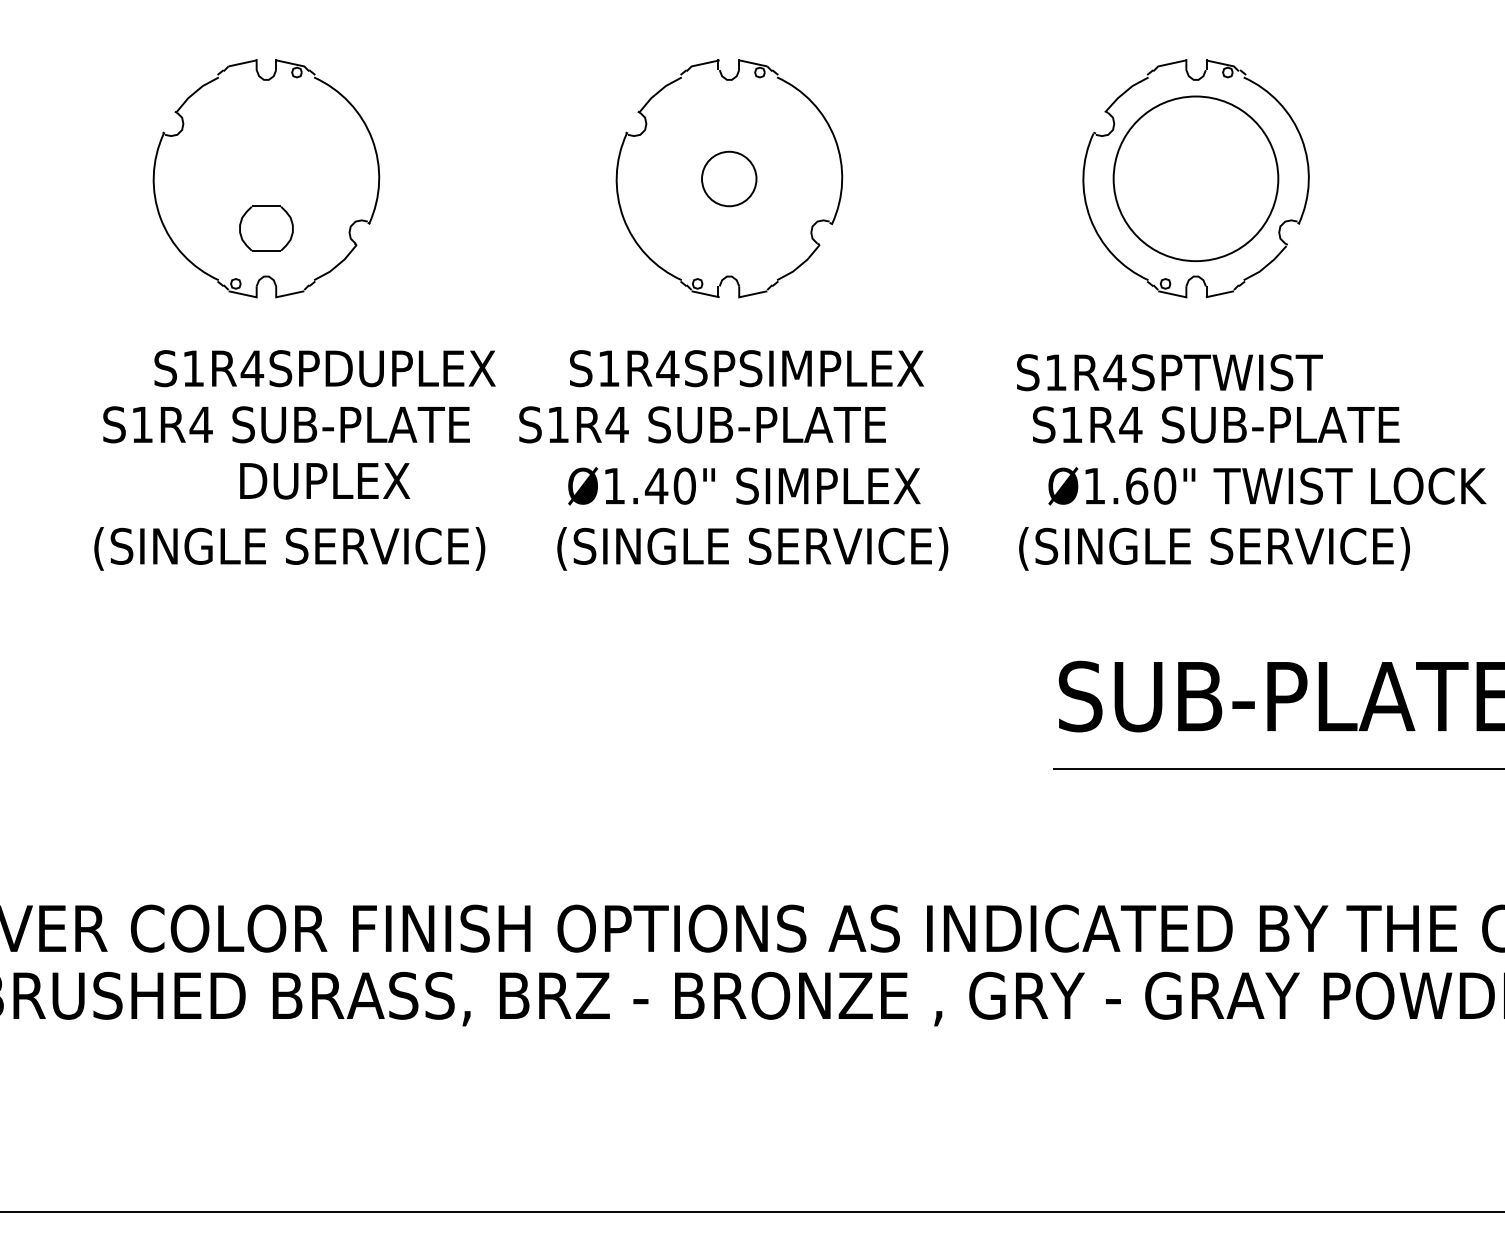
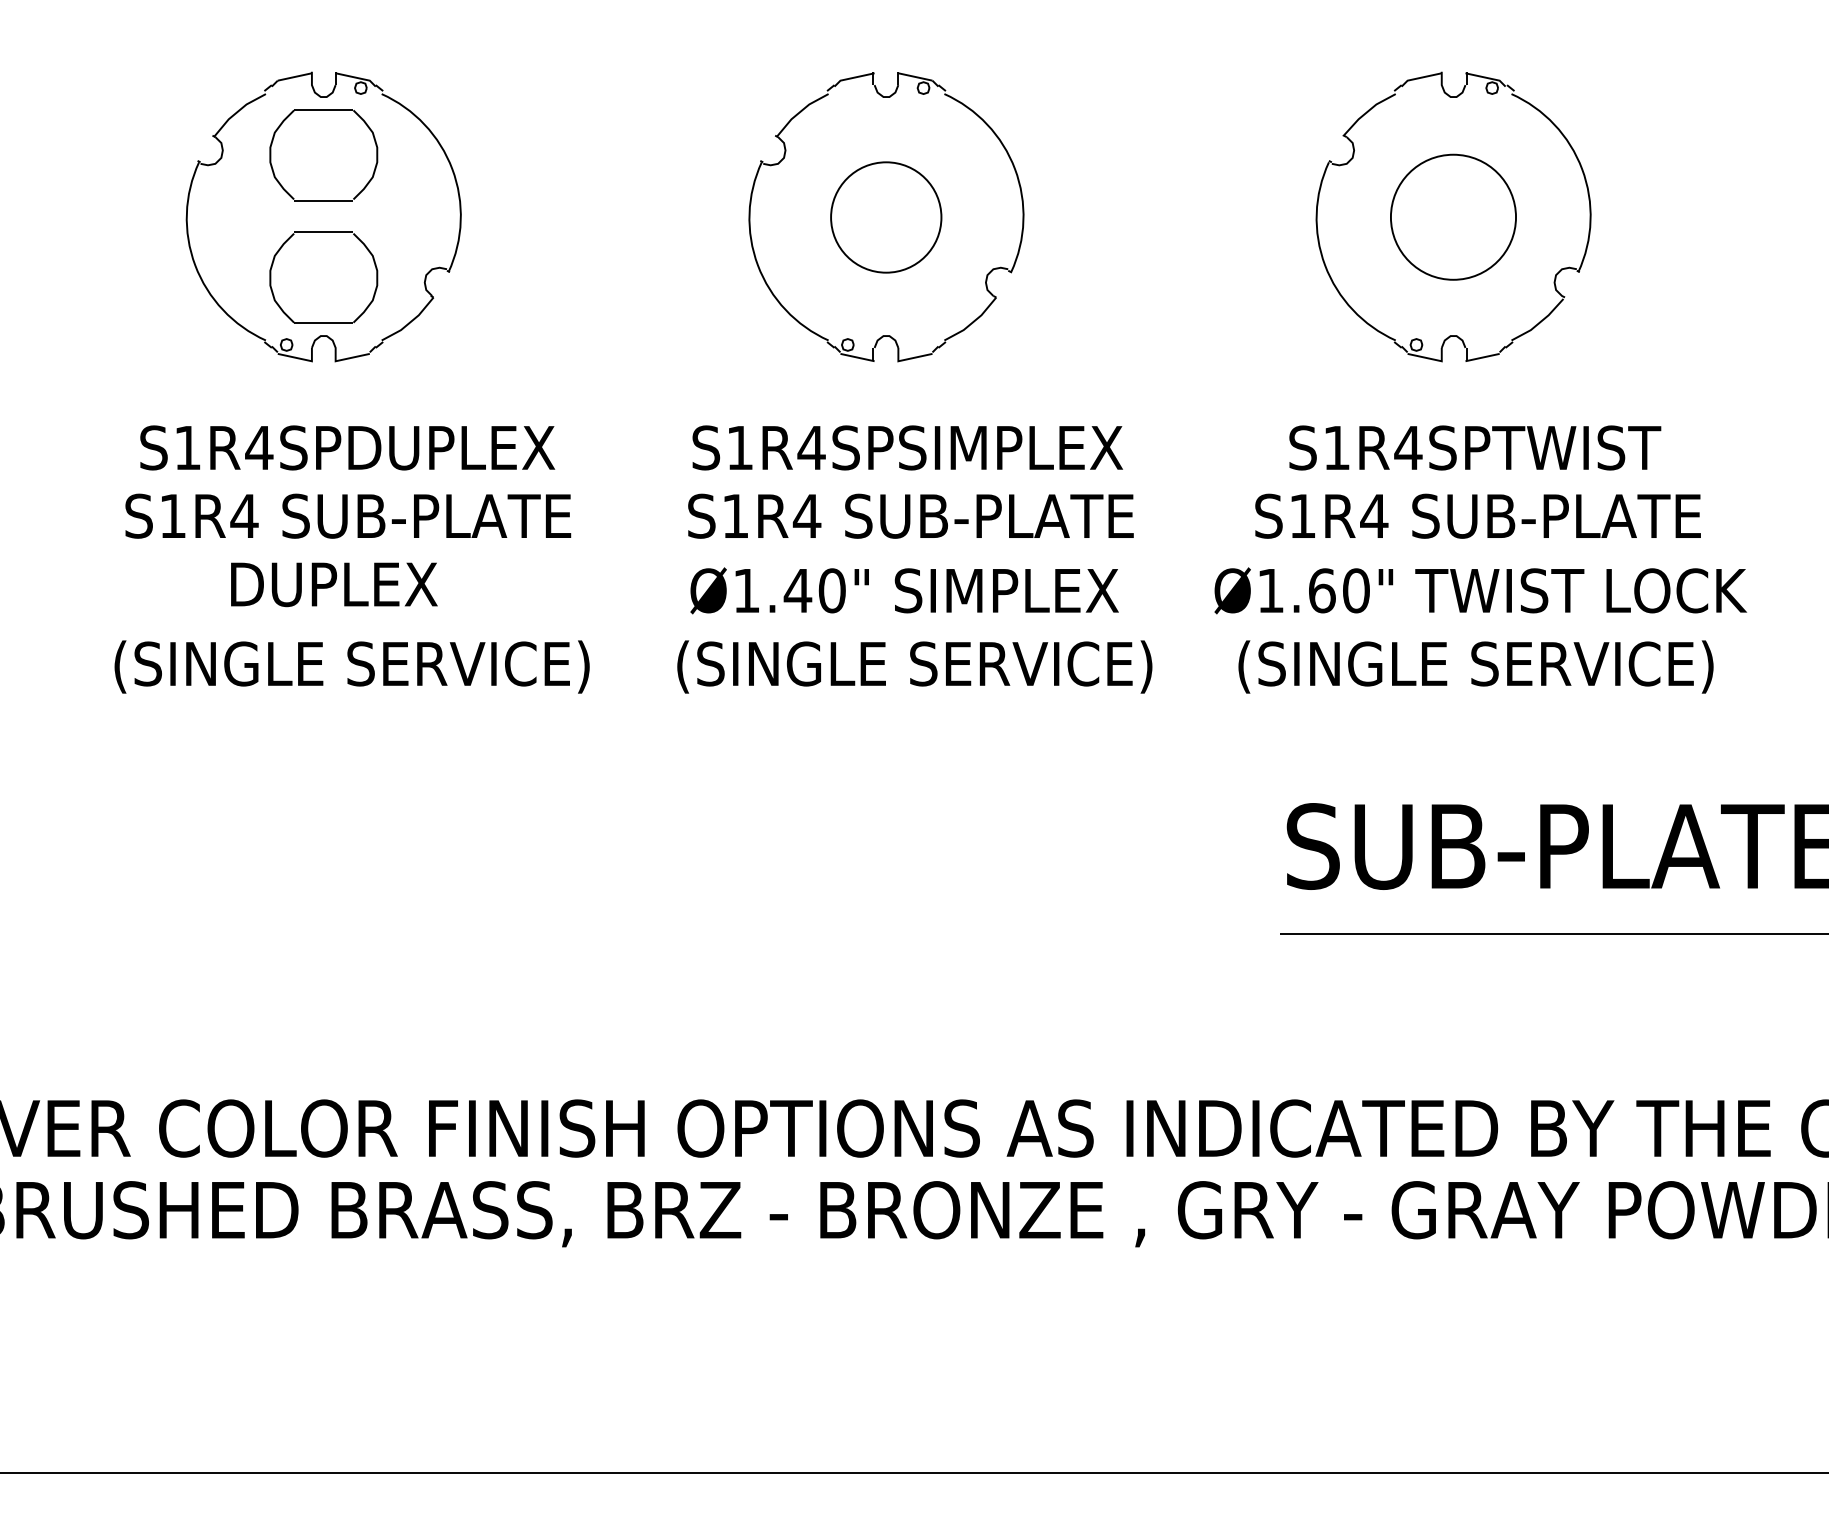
part: (266, 127) -> (323, 154), added
circle: (728, 178) -> (885, 216), size x1.67
circle: (1195, 178) -> (1452, 216), size x0.62
part: (266, 228) -> (323, 277), size x1.67
text: (324, 368) -> (346, 447), moved
text: (1169, 372) -> (1474, 447), moved
text: (702, 424) -> (910, 515), moved
text: (325, 481) -> (334, 585), moved
text: (1267, 486) -> (1480, 591), moved

